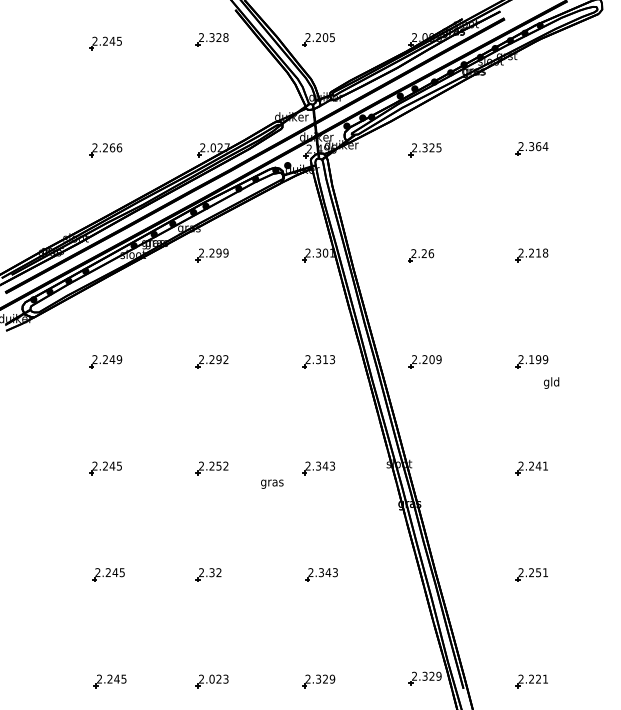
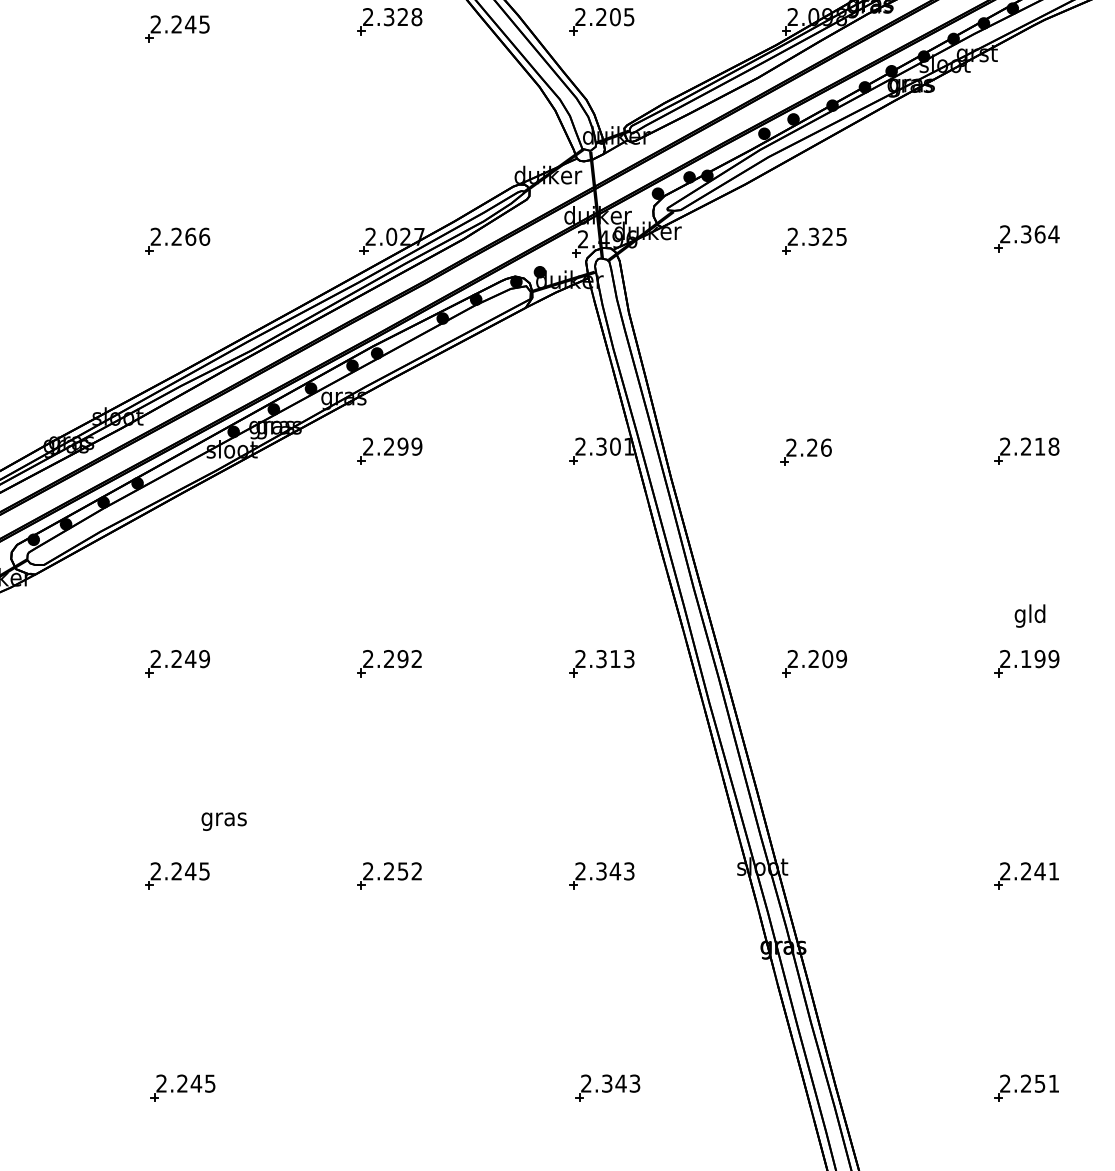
text: (551, 382) -> (1029, 614), moved
text: (272, 483) -> (224, 820), moved
part: (208, 574) -> (382, 1087), removed

